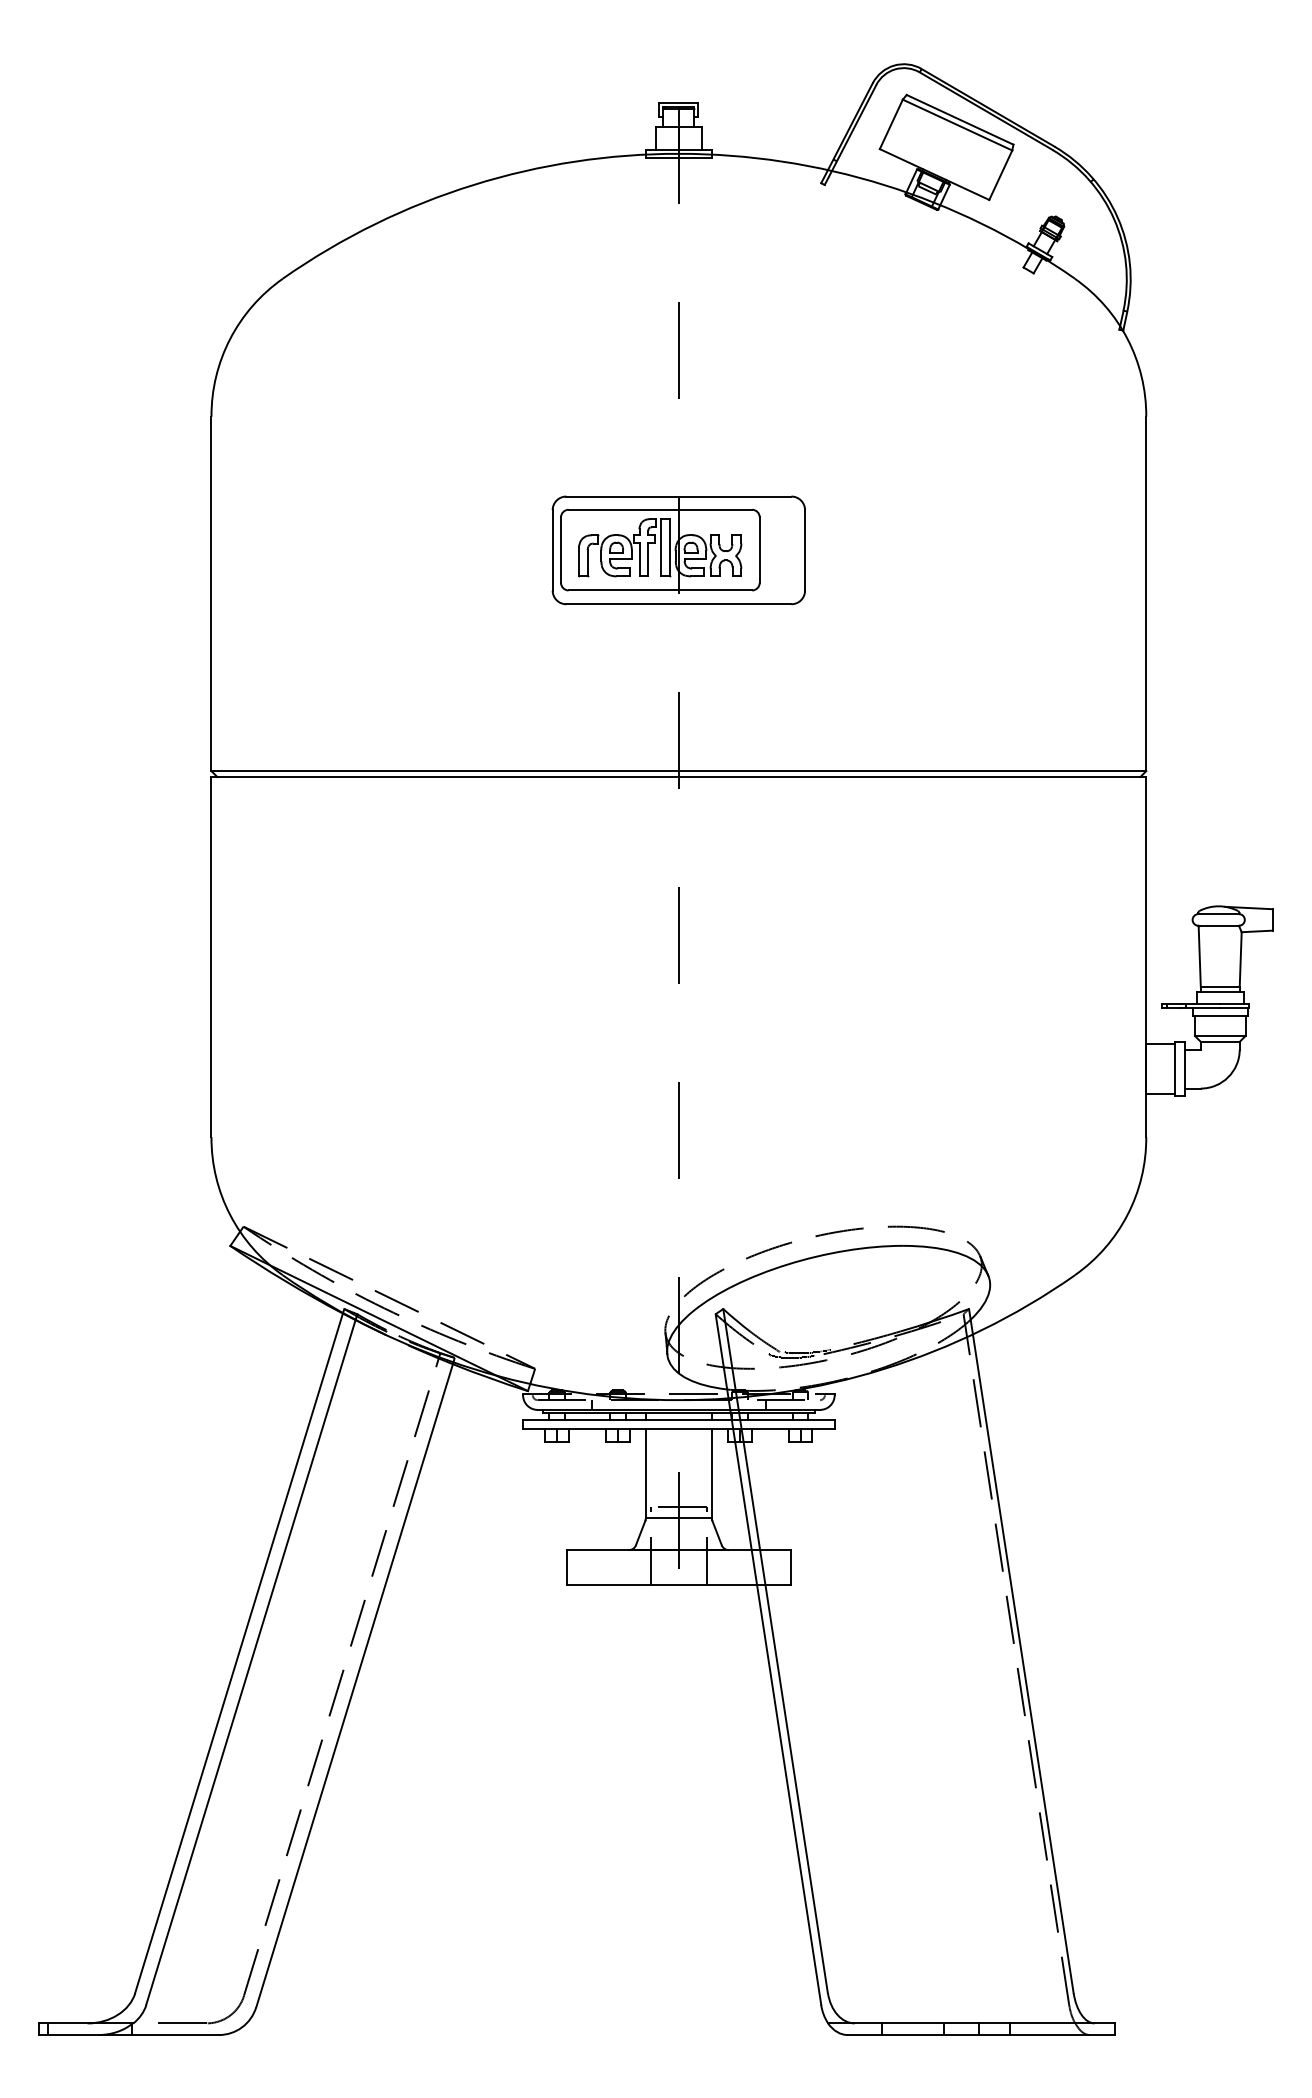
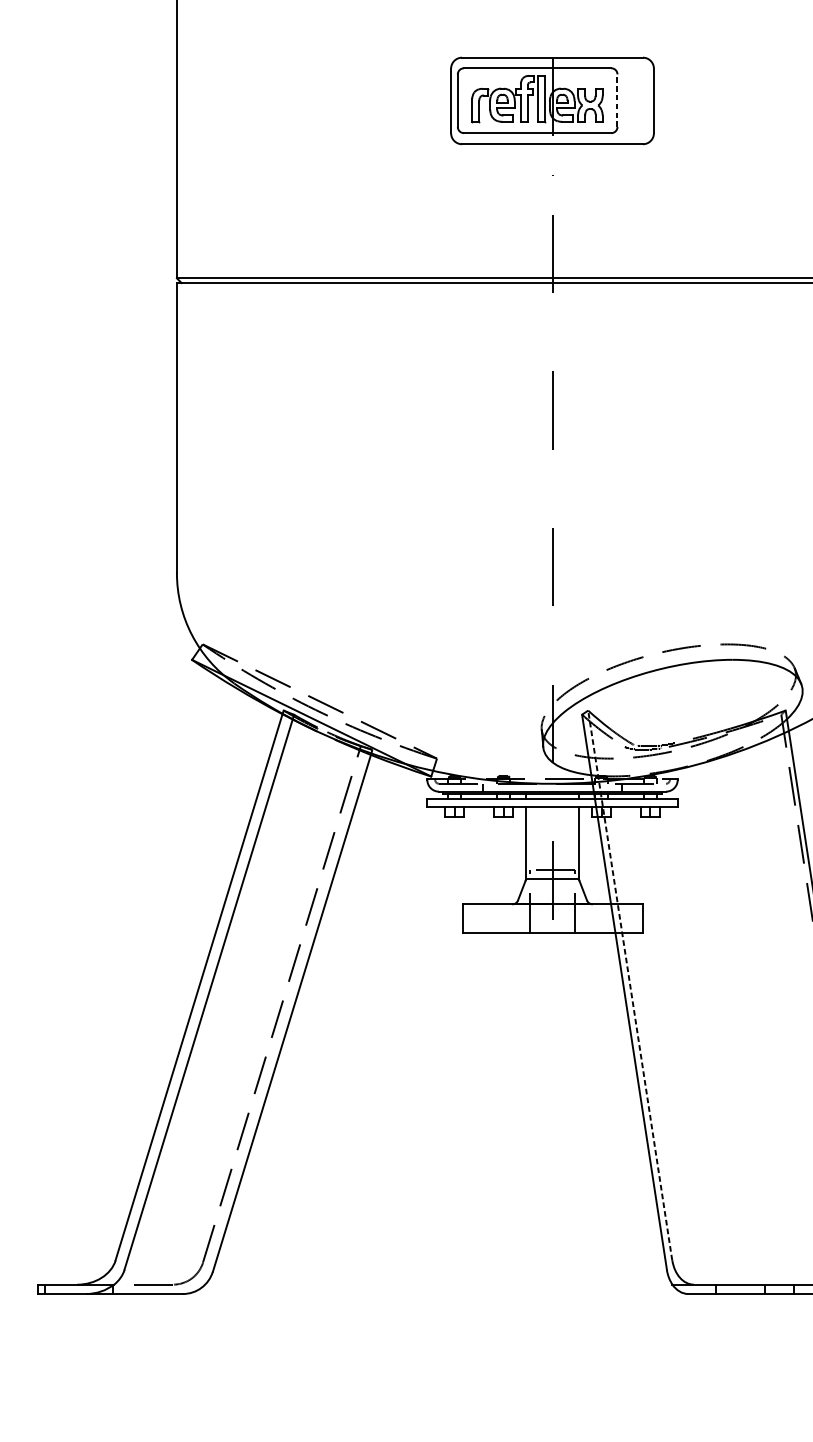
line: (759, 550) -> (617, 101), solid -> dashed
line: (775, 1650) -> (630, 984), solid -> dashed

